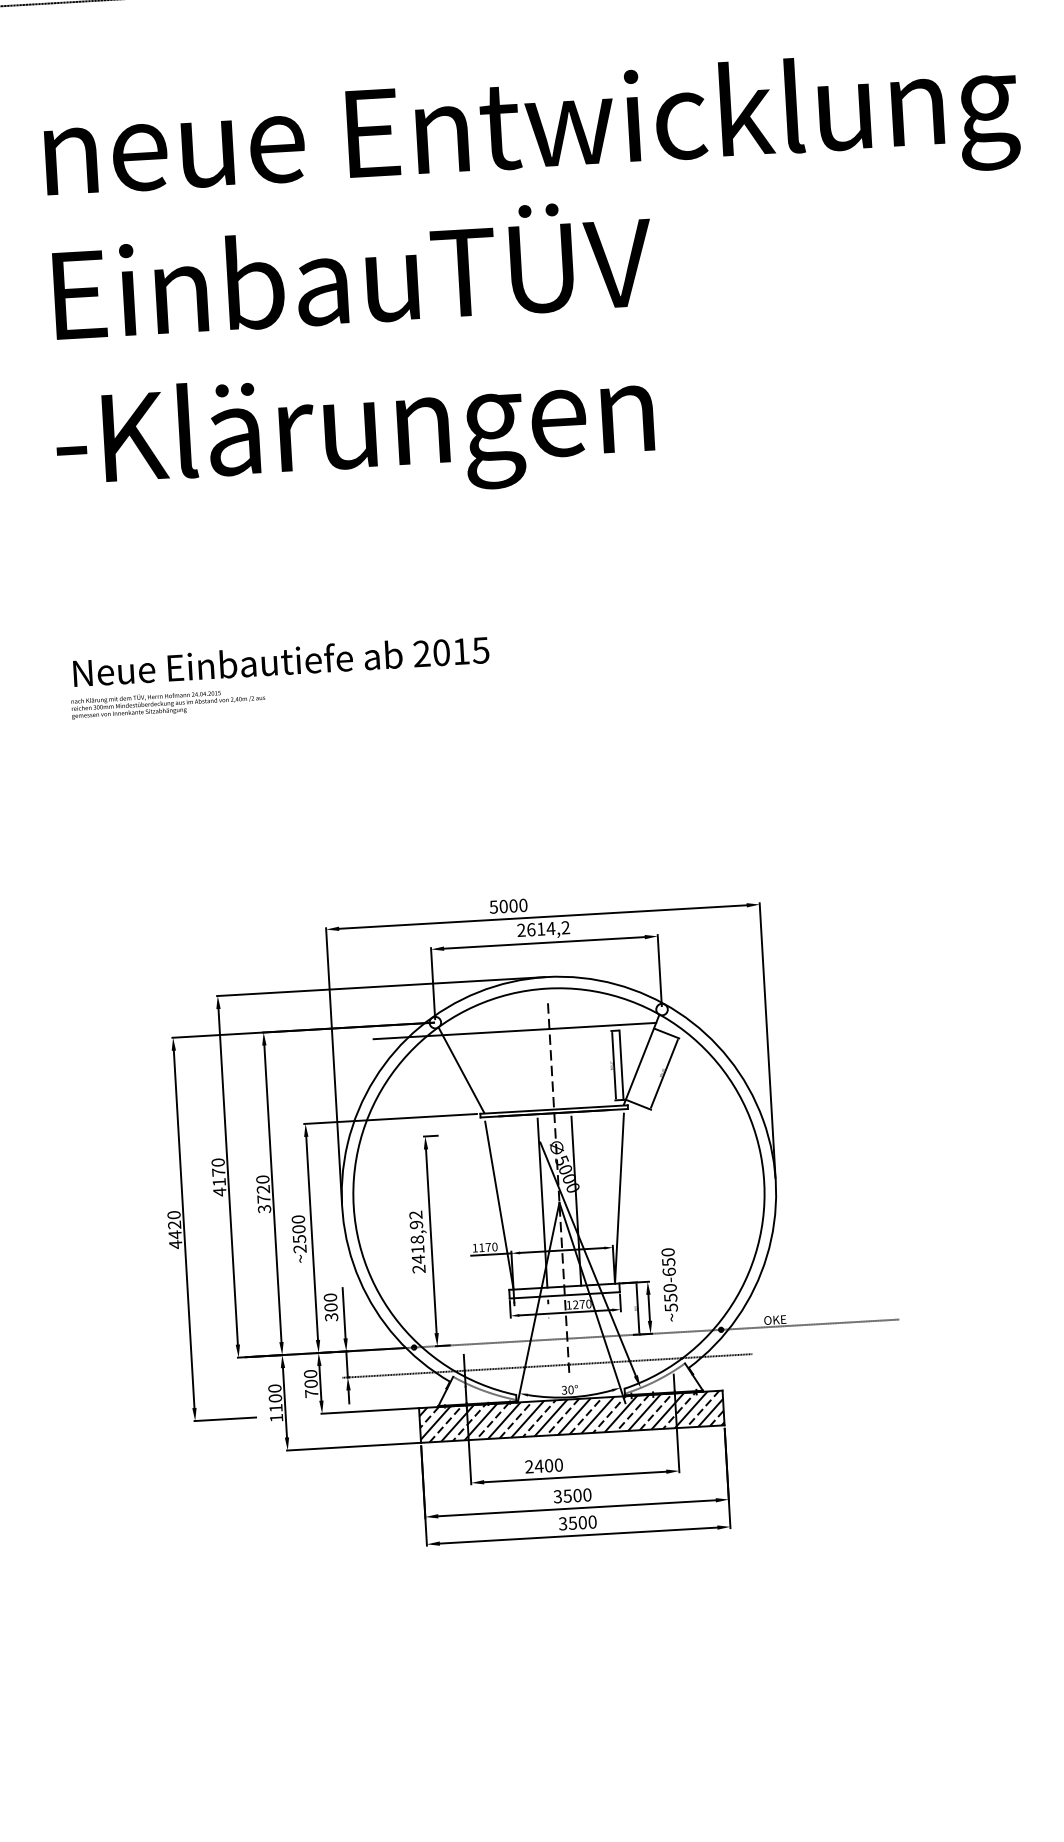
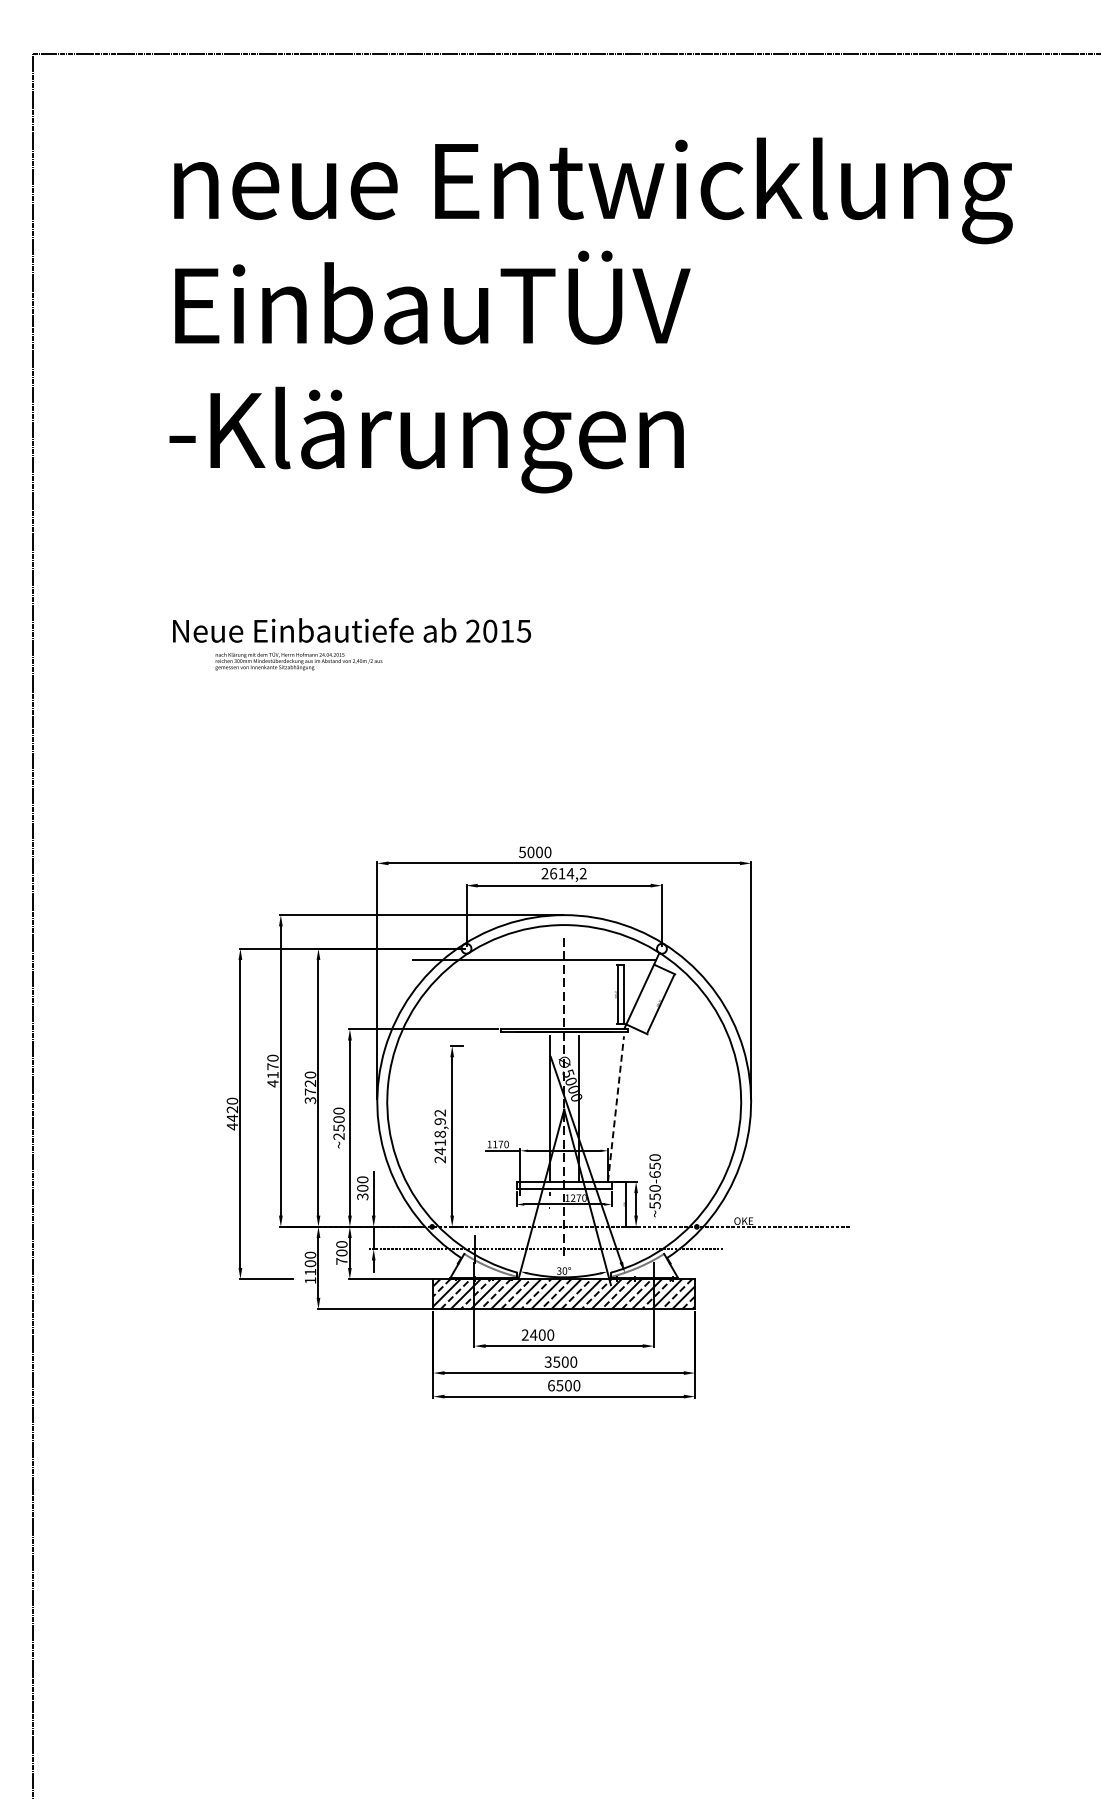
text: (167, 703) -> (298, 661), moved
line: (461, 1069) -> (486, 990), removed
line: (620, 1197) -> (616, 1108), solid -> dashed
line: (499, 1206) -> (512, 1109), removed
text: (563, 1523) -> (551, 1385), 3500 -> 6500

